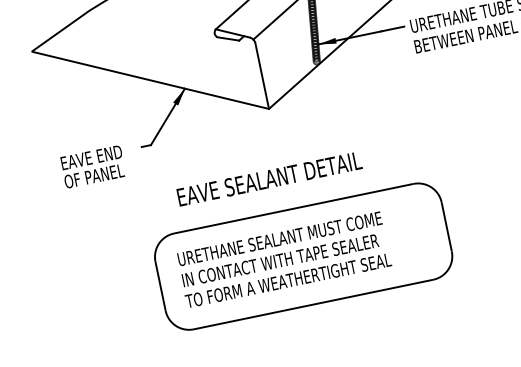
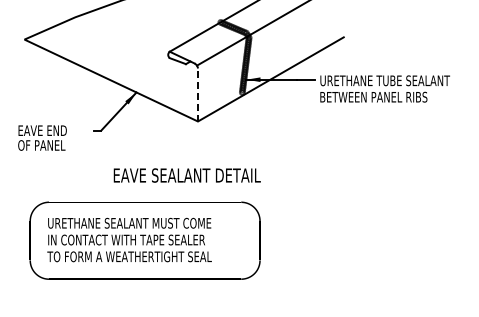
line: (261, 76) -> (197, 95), solid -> dashed
text: (93, 166) -> (42, 137), moved
text: (302, 256) -> (144, 240), moved

